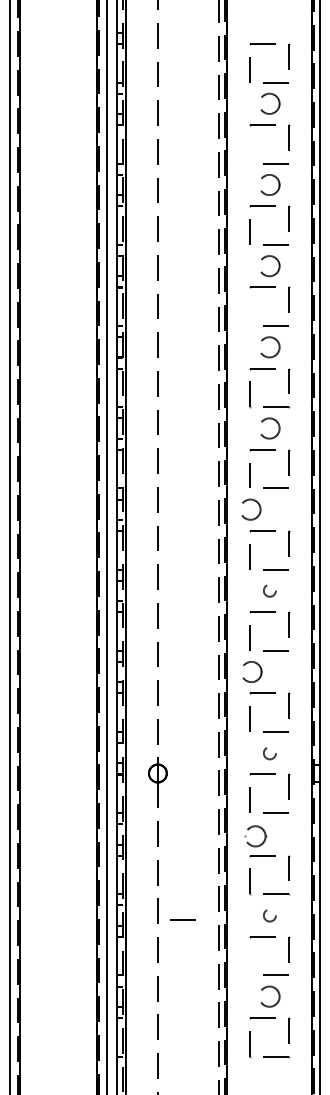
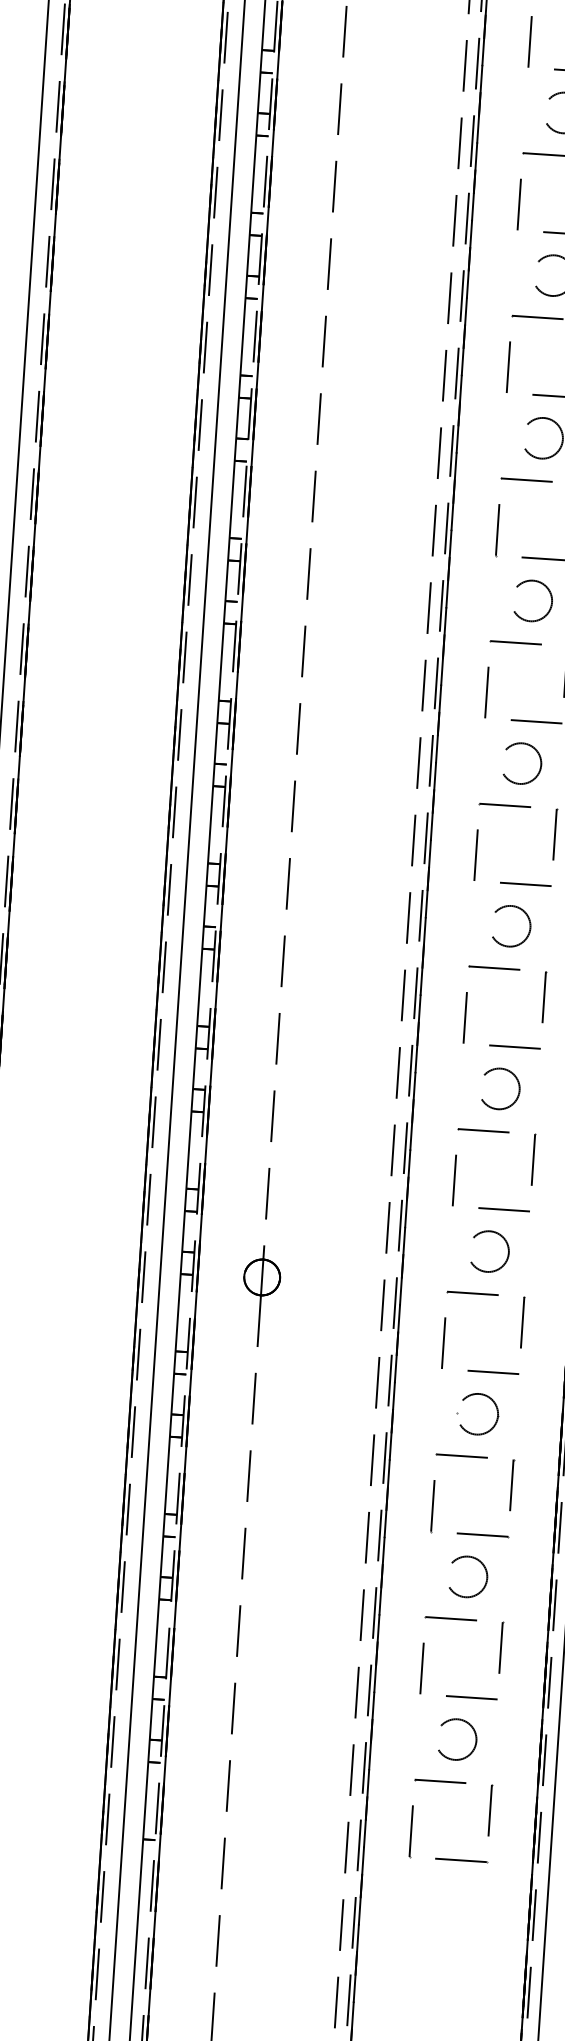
line: (249, 150) -> (528, 41), added
line: (249, 312) -> (507, 365), added
circle: (251, 509) -> (522, 763), moved
circle: (270, 590) -> (512, 925), size x1.67
circle: (252, 671) -> (501, 1088), moved
circle: (270, 753) -> (490, 1252), size x1.67
part: (251, 828) -> (470, 1397), moved
circle: (270, 915) -> (468, 1577), size x1.67
line: (182, 919) -> (292, 1573), removed
line: (249, 962) -> (420, 1668), added

